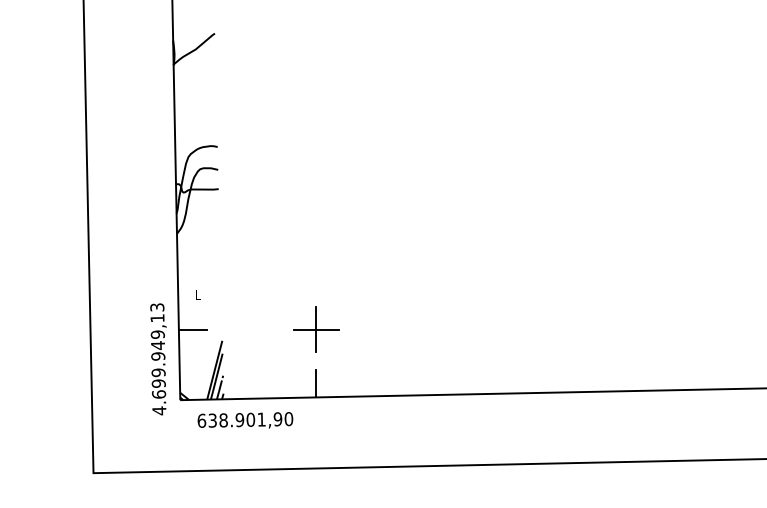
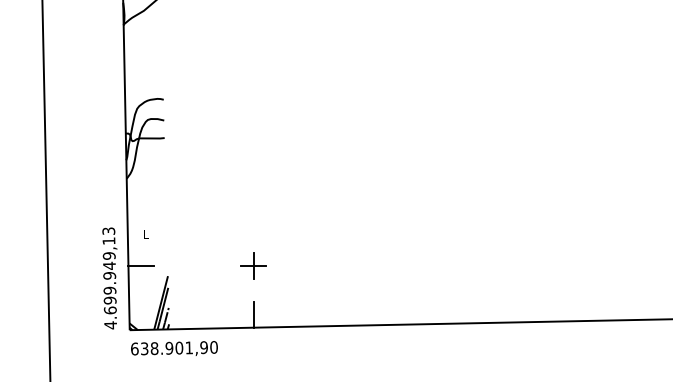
part: (316, 329) -> (253, 265), size x0.62
text: (158, 359) -> (109, 278), moved
text: (245, 420) -> (174, 348), moved

